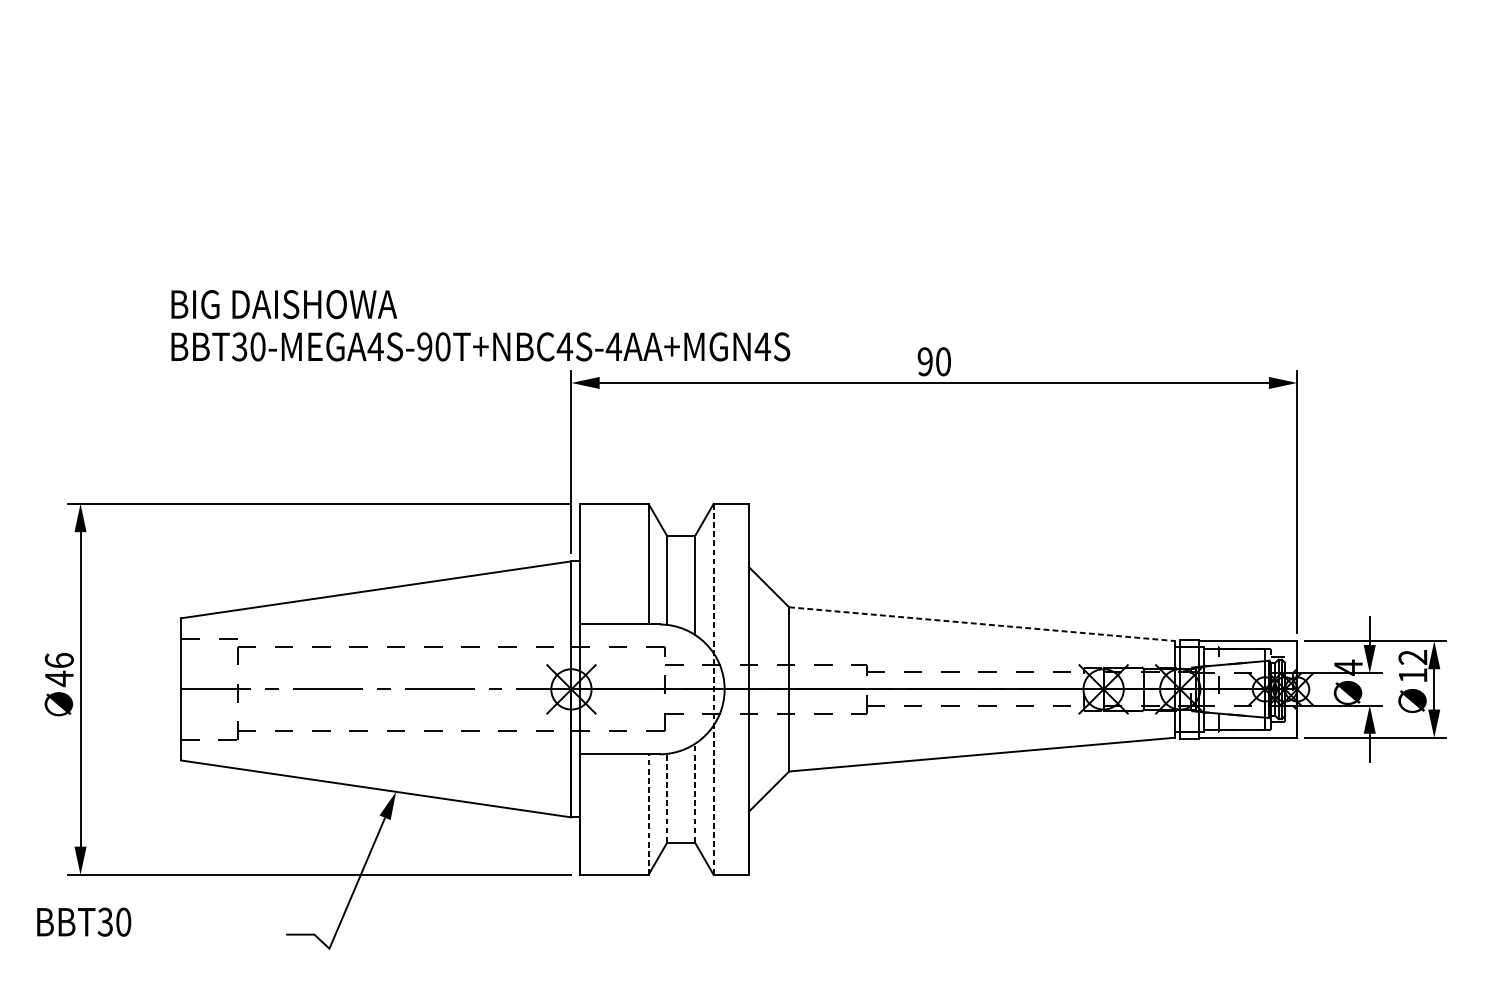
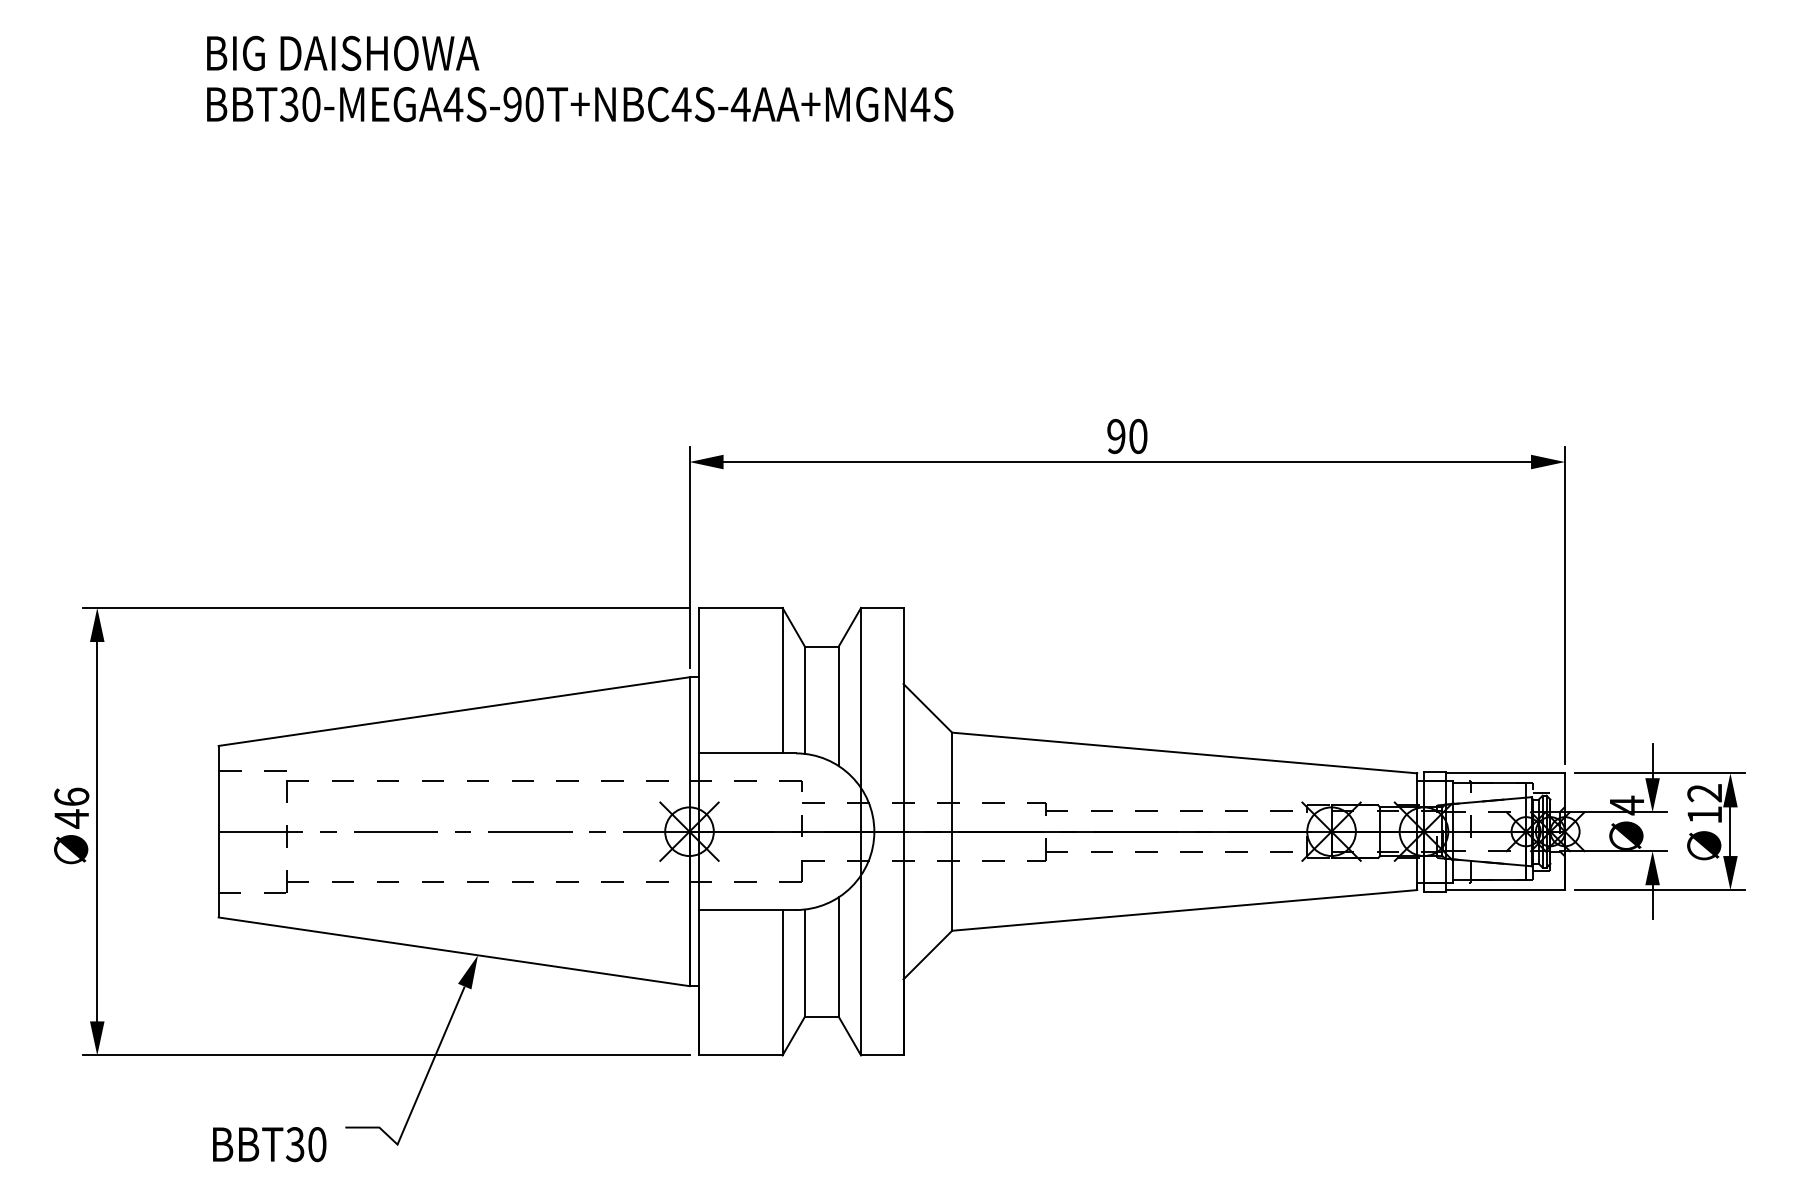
text: (481, 325) -> (580, 78), moved
line: (982, 624) -> (1185, 753), dashed -> solid
line: (714, 689) -> (861, 831), dashed -> solid
line: (694, 793) -> (838, 957), dashed -> solid
line: (667, 798) -> (805, 963), dashed -> solid
line: (648, 814) -> (782, 982), dashed -> solid
text: (84, 922) -> (269, 1144), moved

